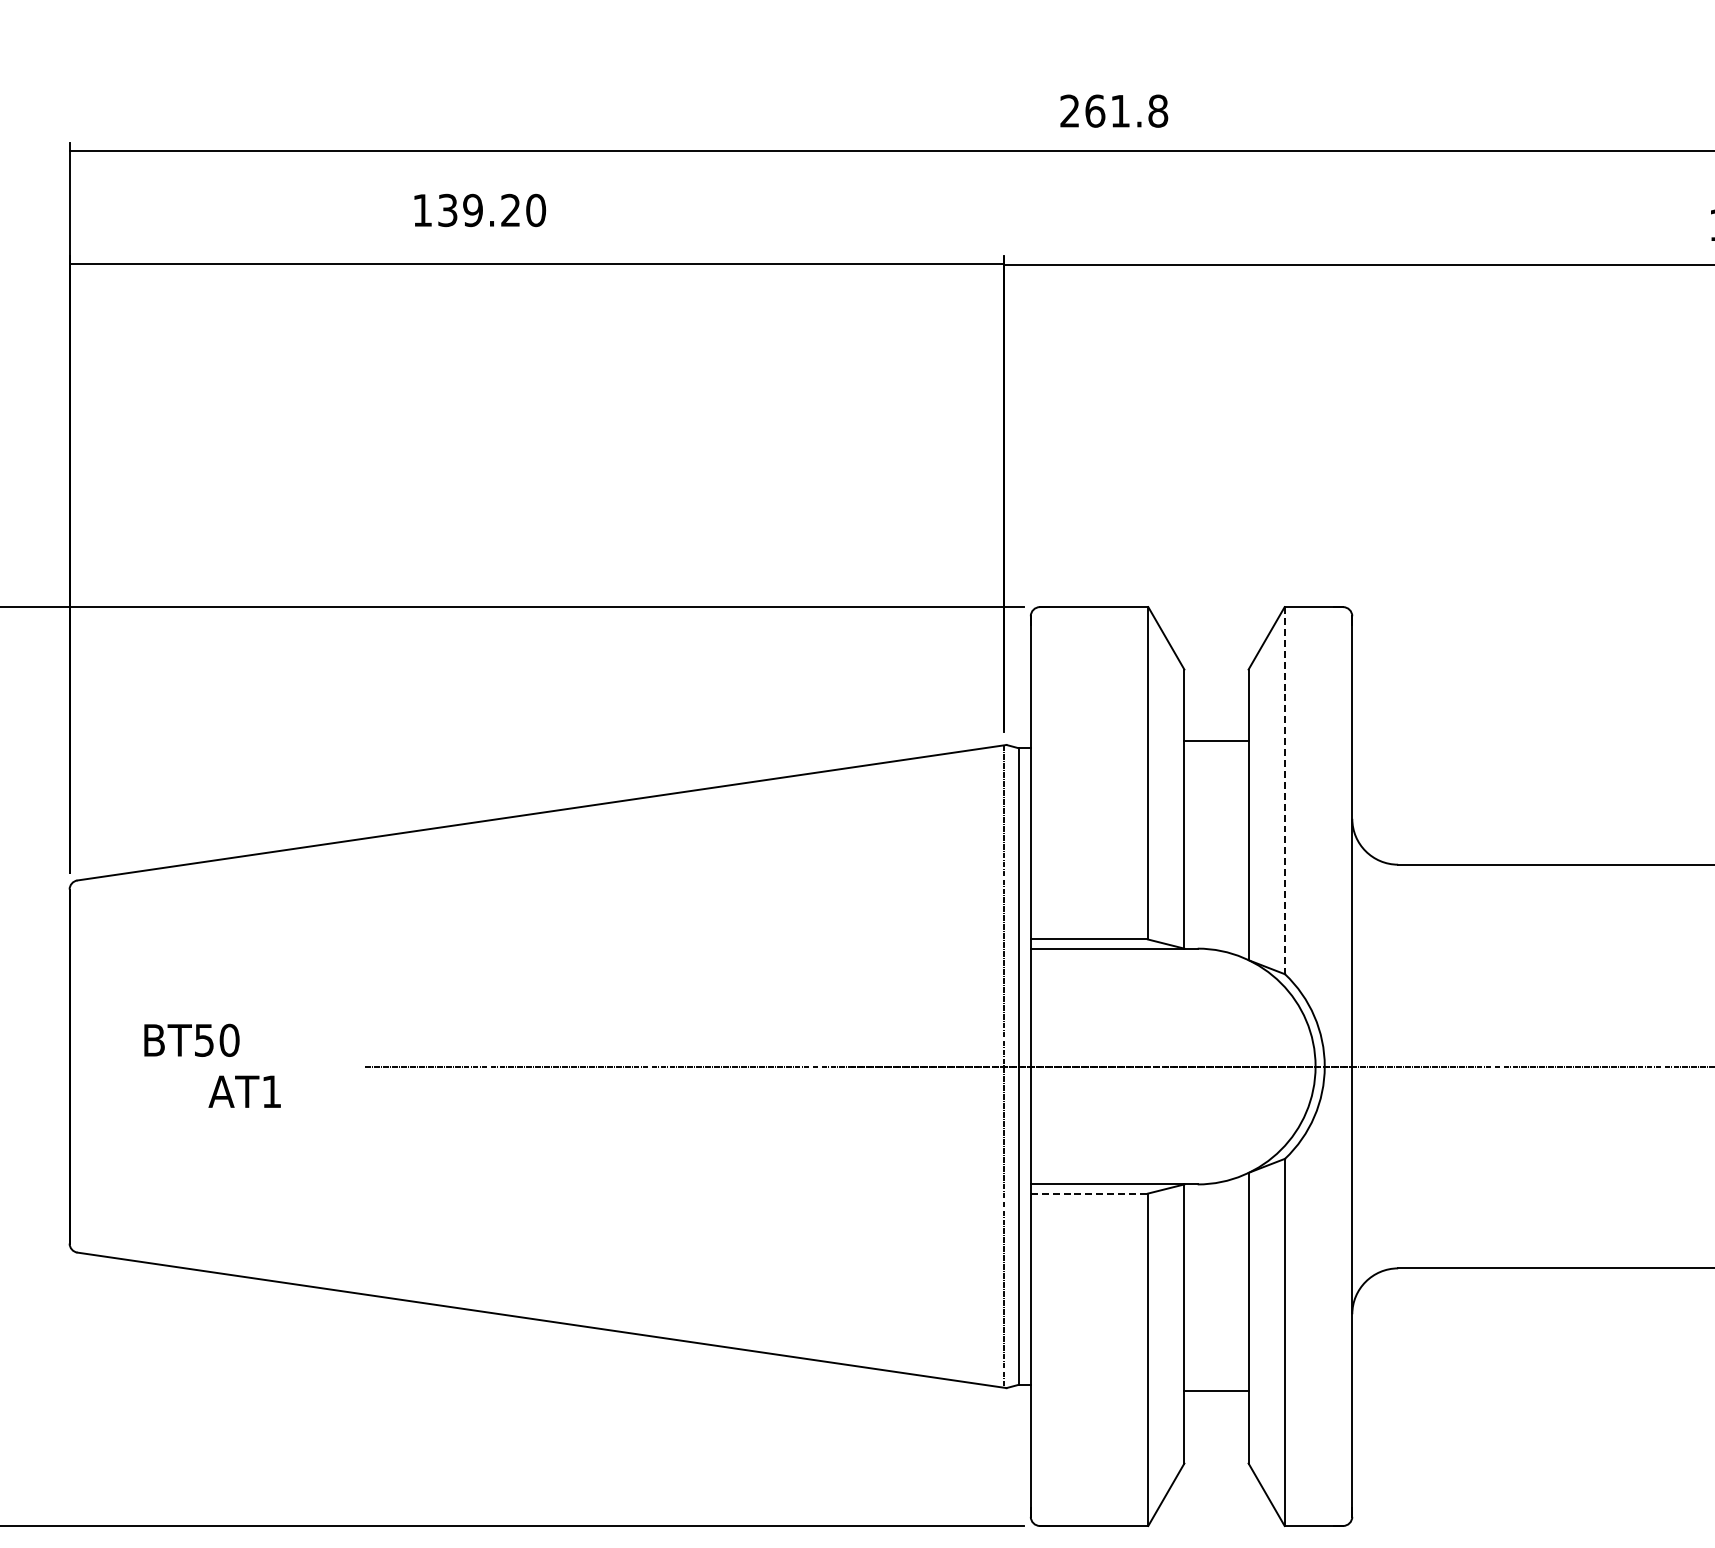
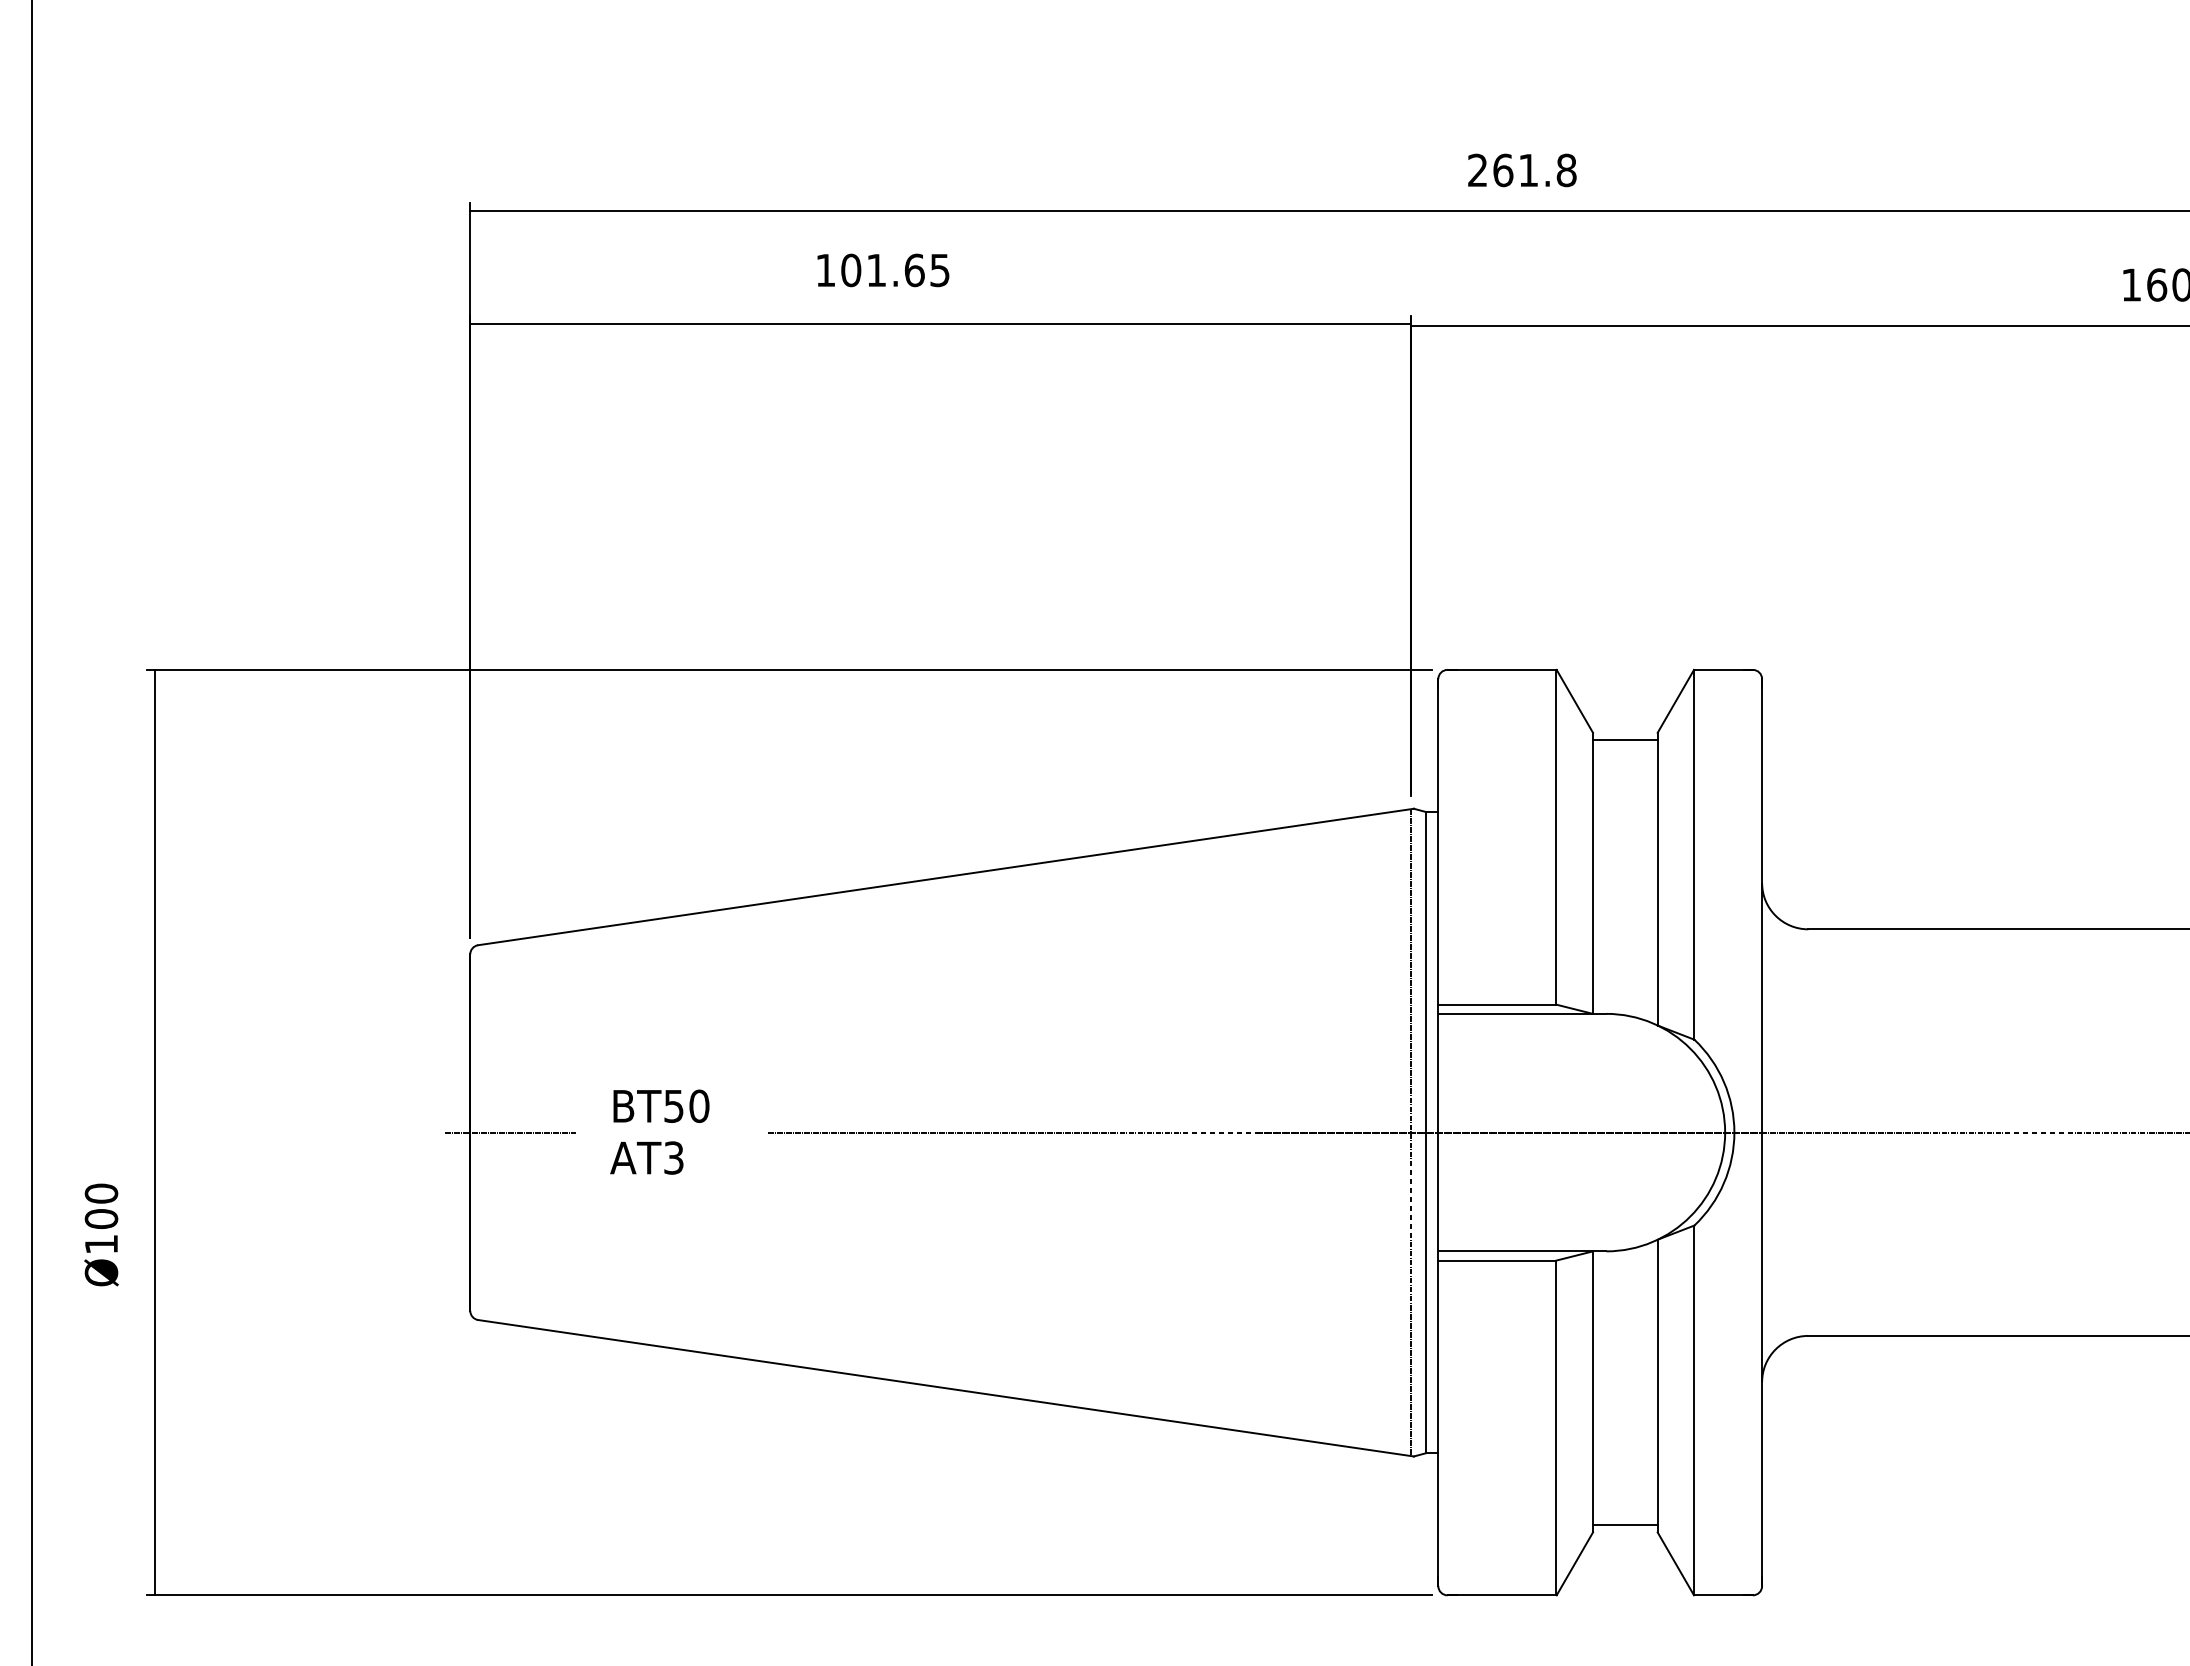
text: (491, 210) -> (895, 270), 139.20 -> 101.65
line: (1216, 740) -> (1625, 739), moved
line: (1285, 790) -> (1694, 854), dashed -> solid
text: (191, 1039) -> (661, 1105), moved
line: (109, 1066) -> (510, 1132), added
text: (271, 1091) -> (673, 1157), AT1 -> AT3
line: (1089, 1193) -> (1497, 1260), dashed -> solid
line: (1216, 1391) -> (1625, 1525), moved

